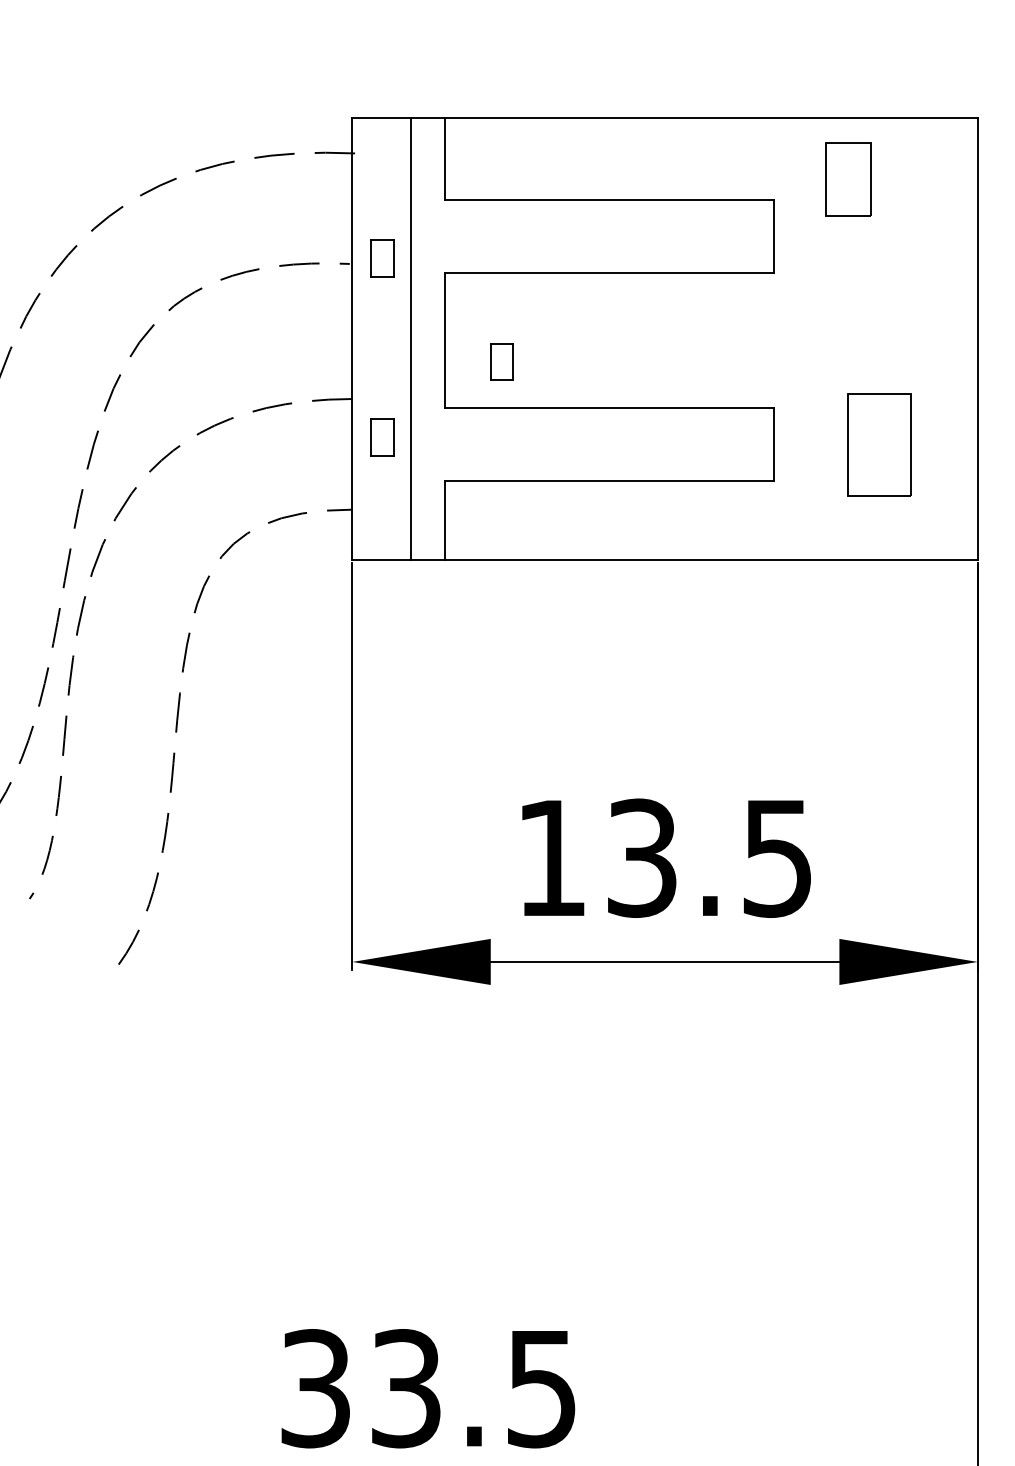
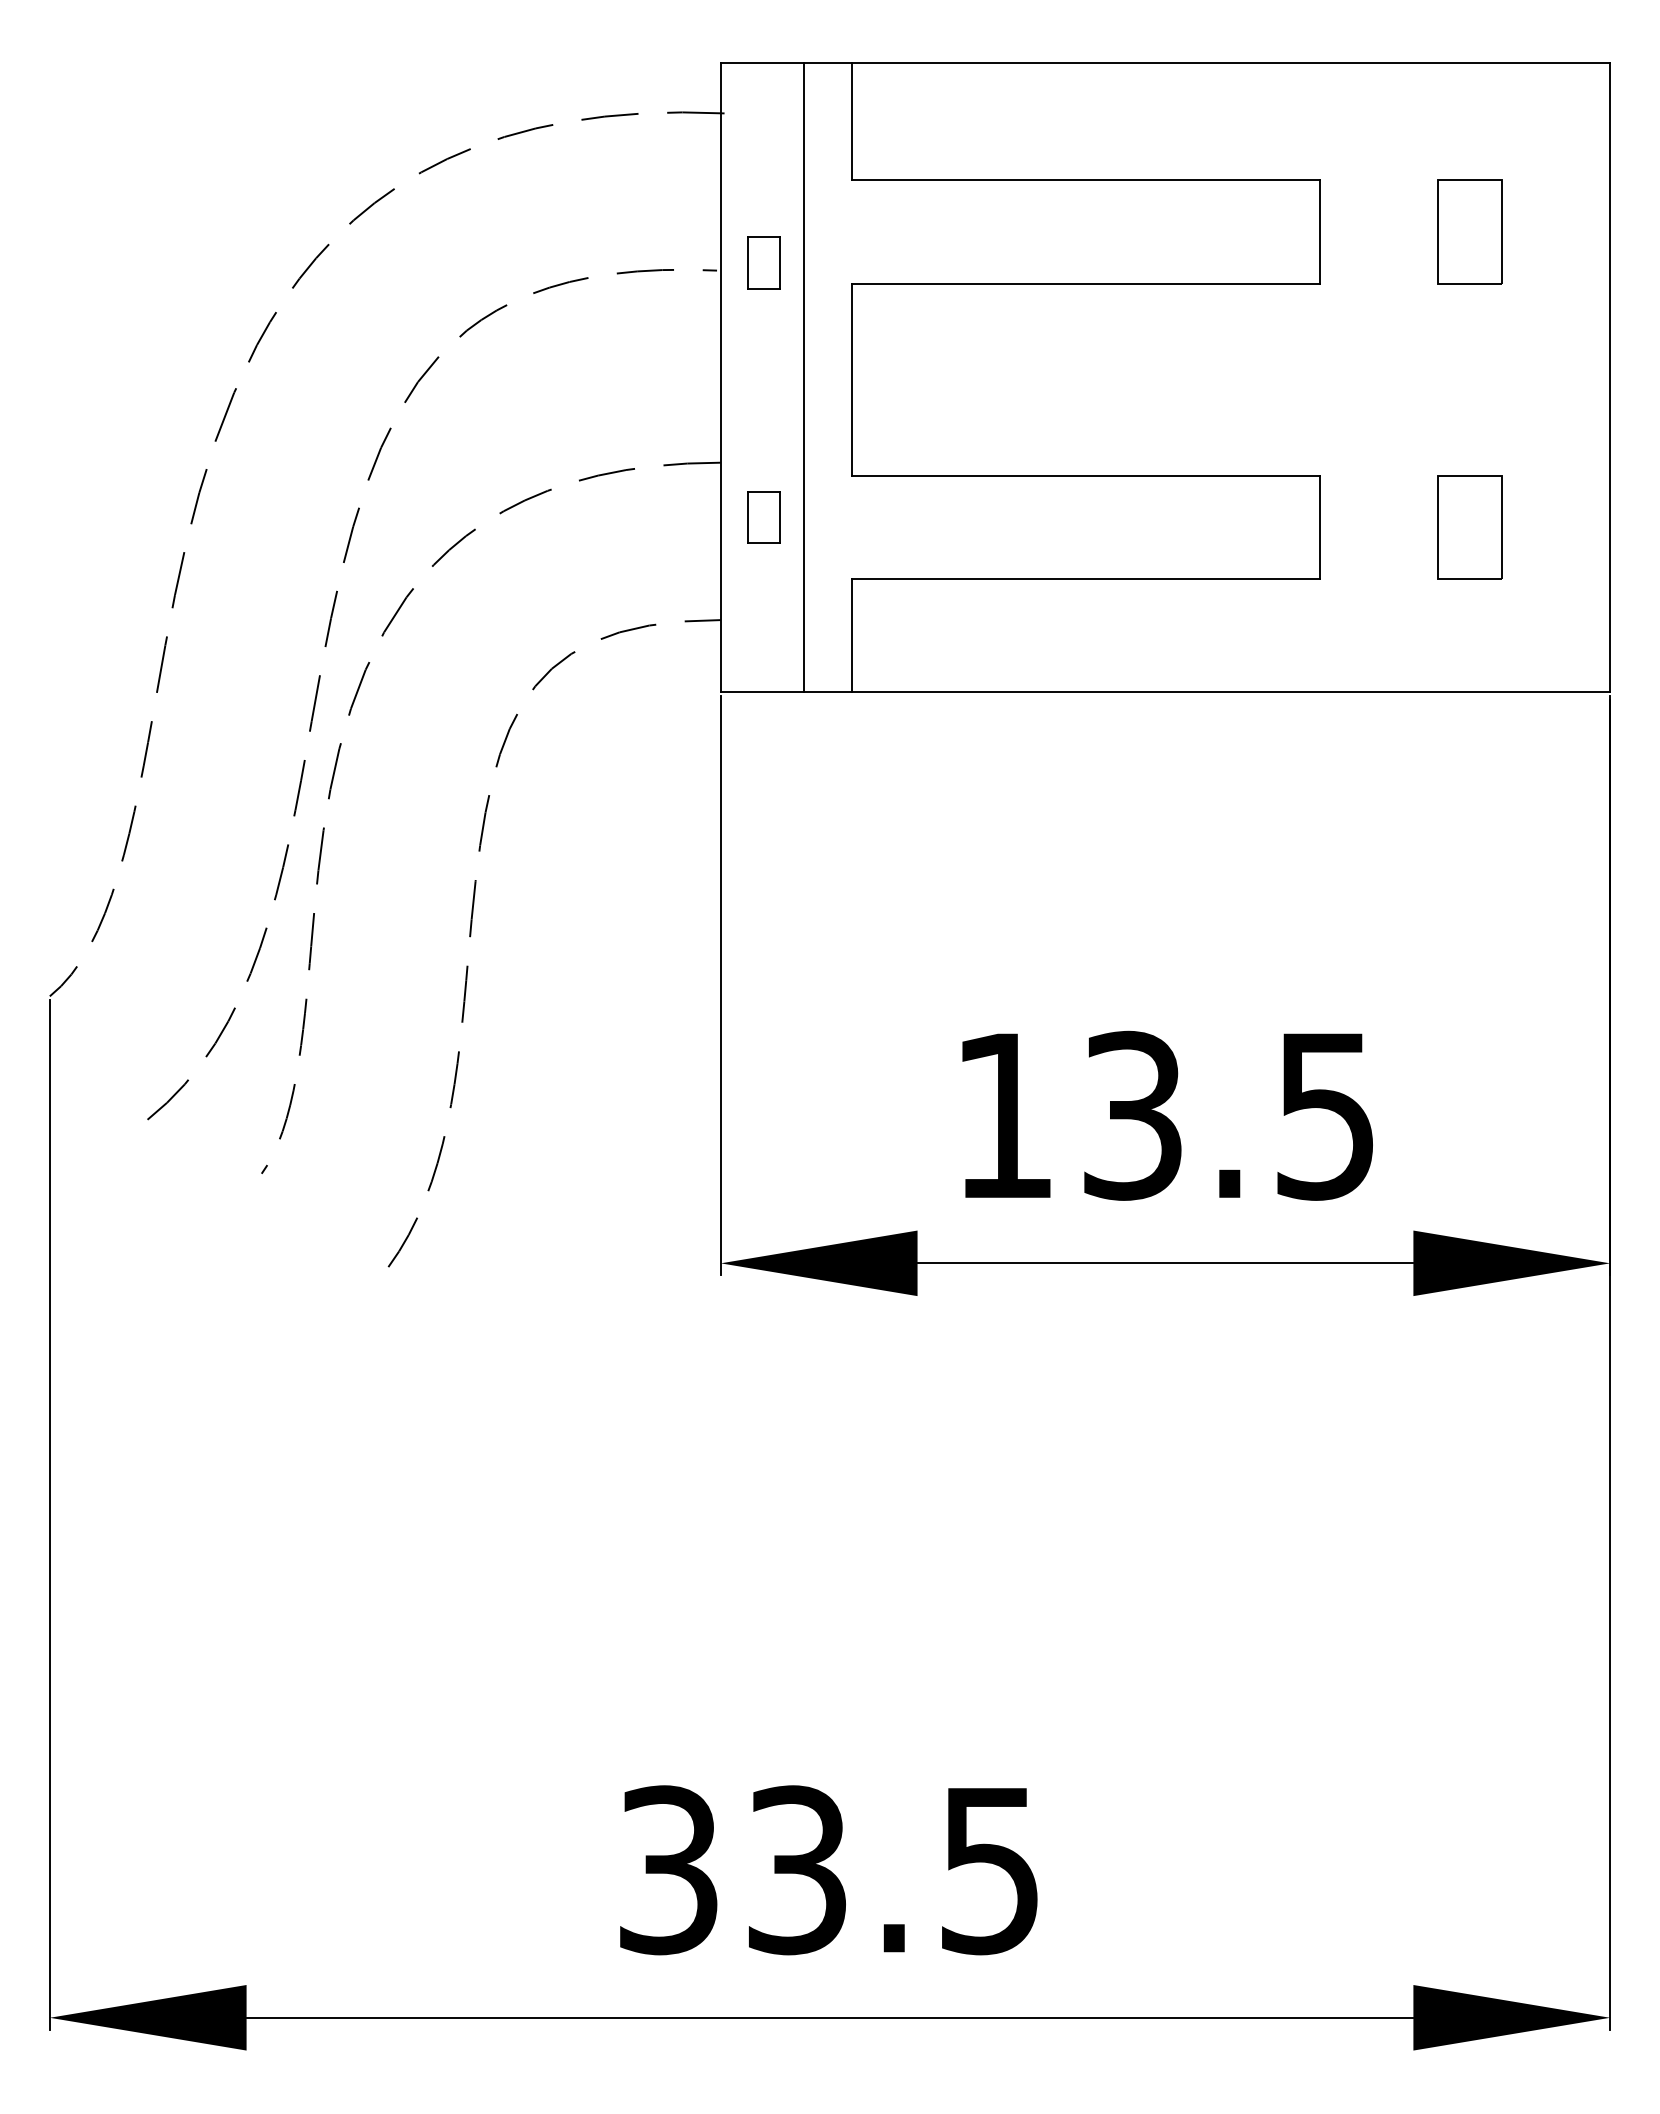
part: (847, 179) -> (1469, 231), moved
part: (501, 362) -> (933, 410), removed
part: (878, 444) -> (1469, 527), size x0.71

